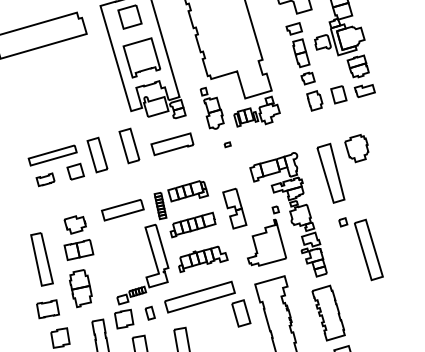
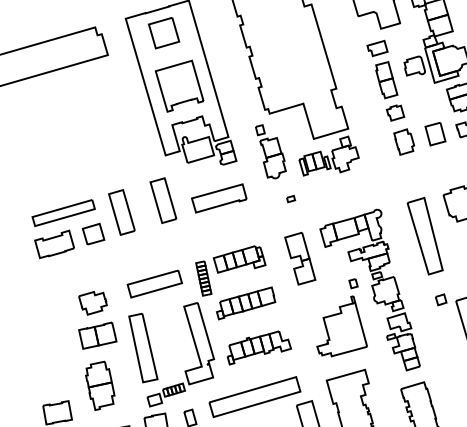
part: (45, 179) -> (54, 244), size x1.67
part: (234, 208) -> (299, 258), moved
part: (41, 259) -> (142, 348), moved

